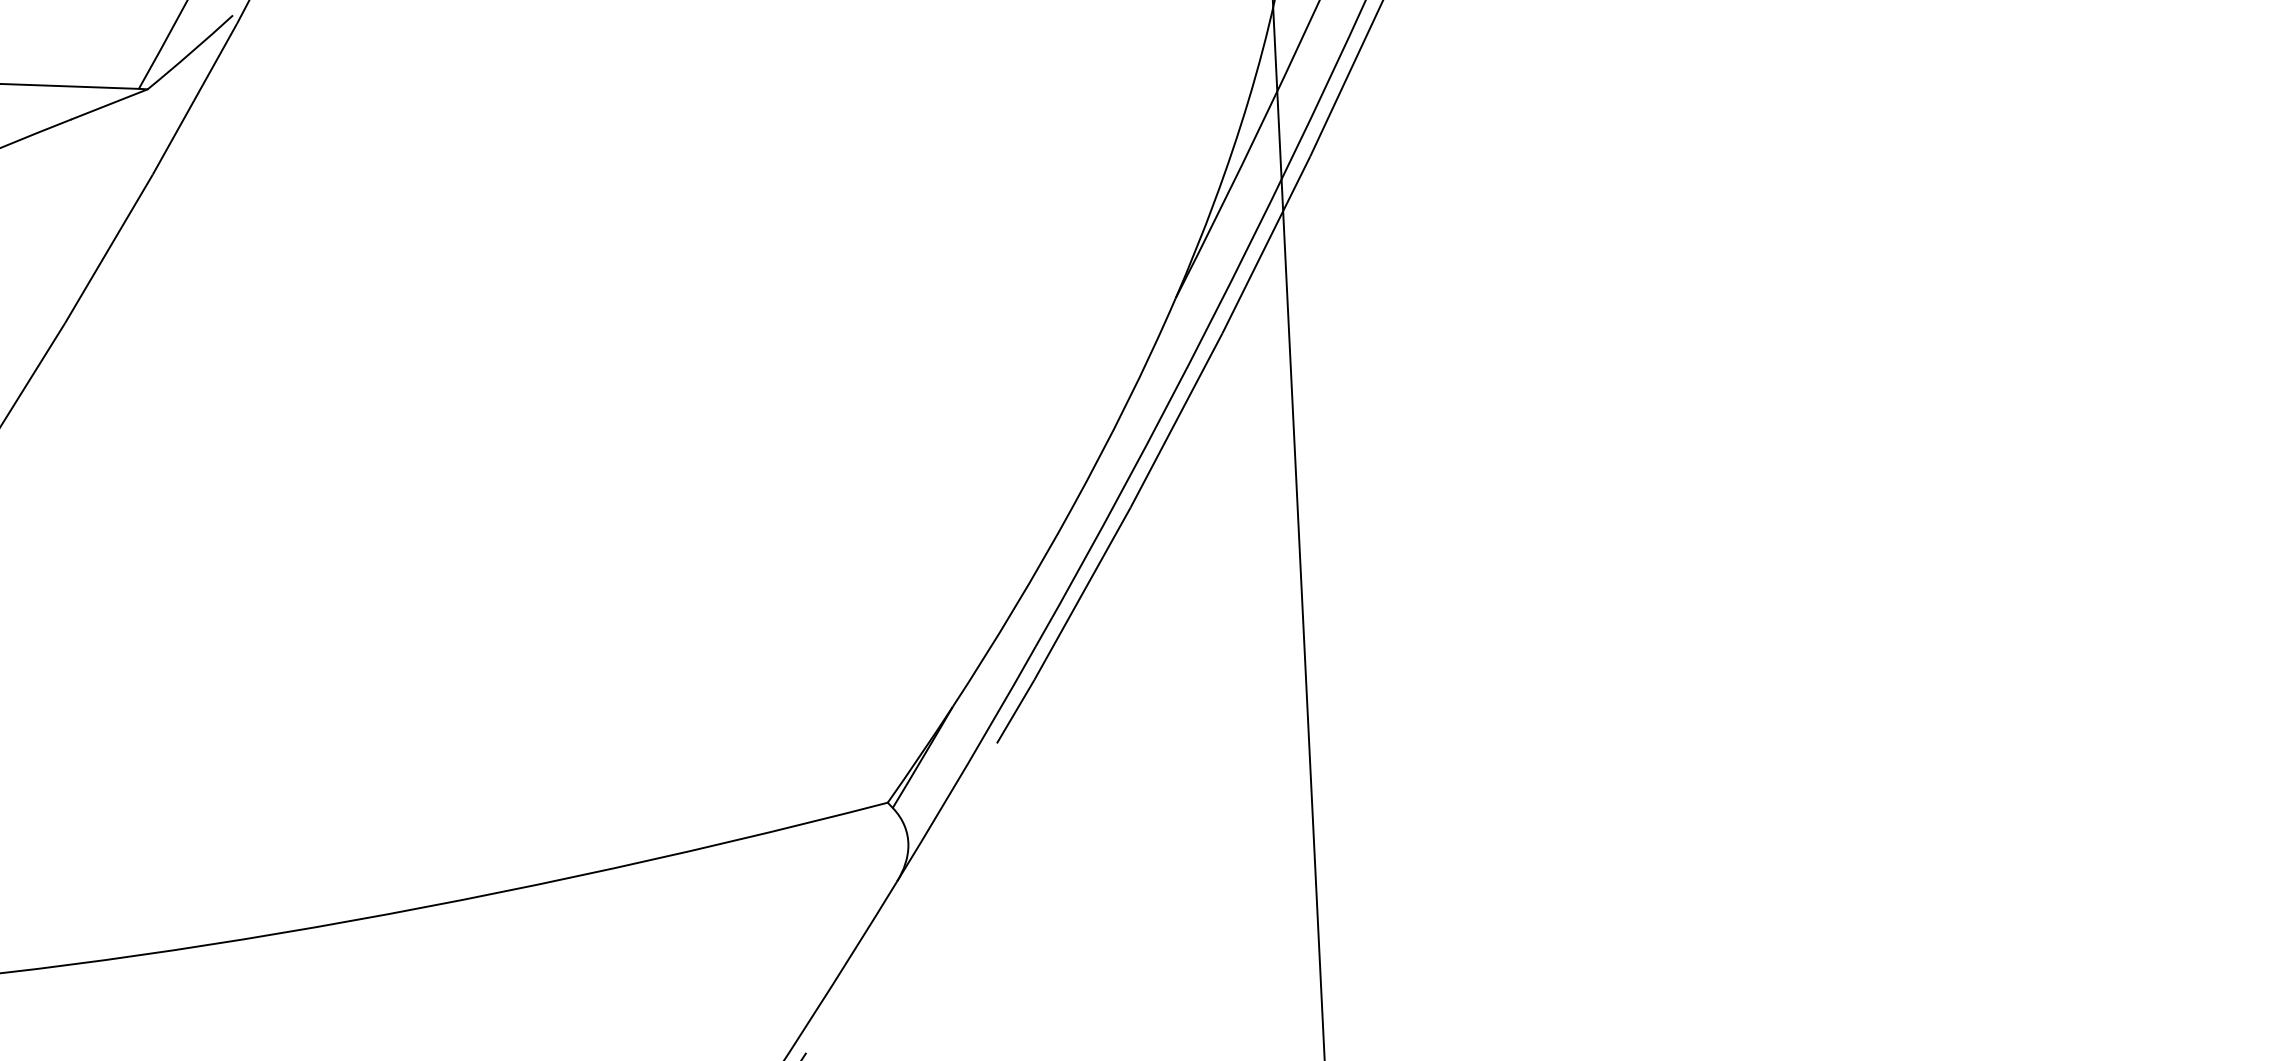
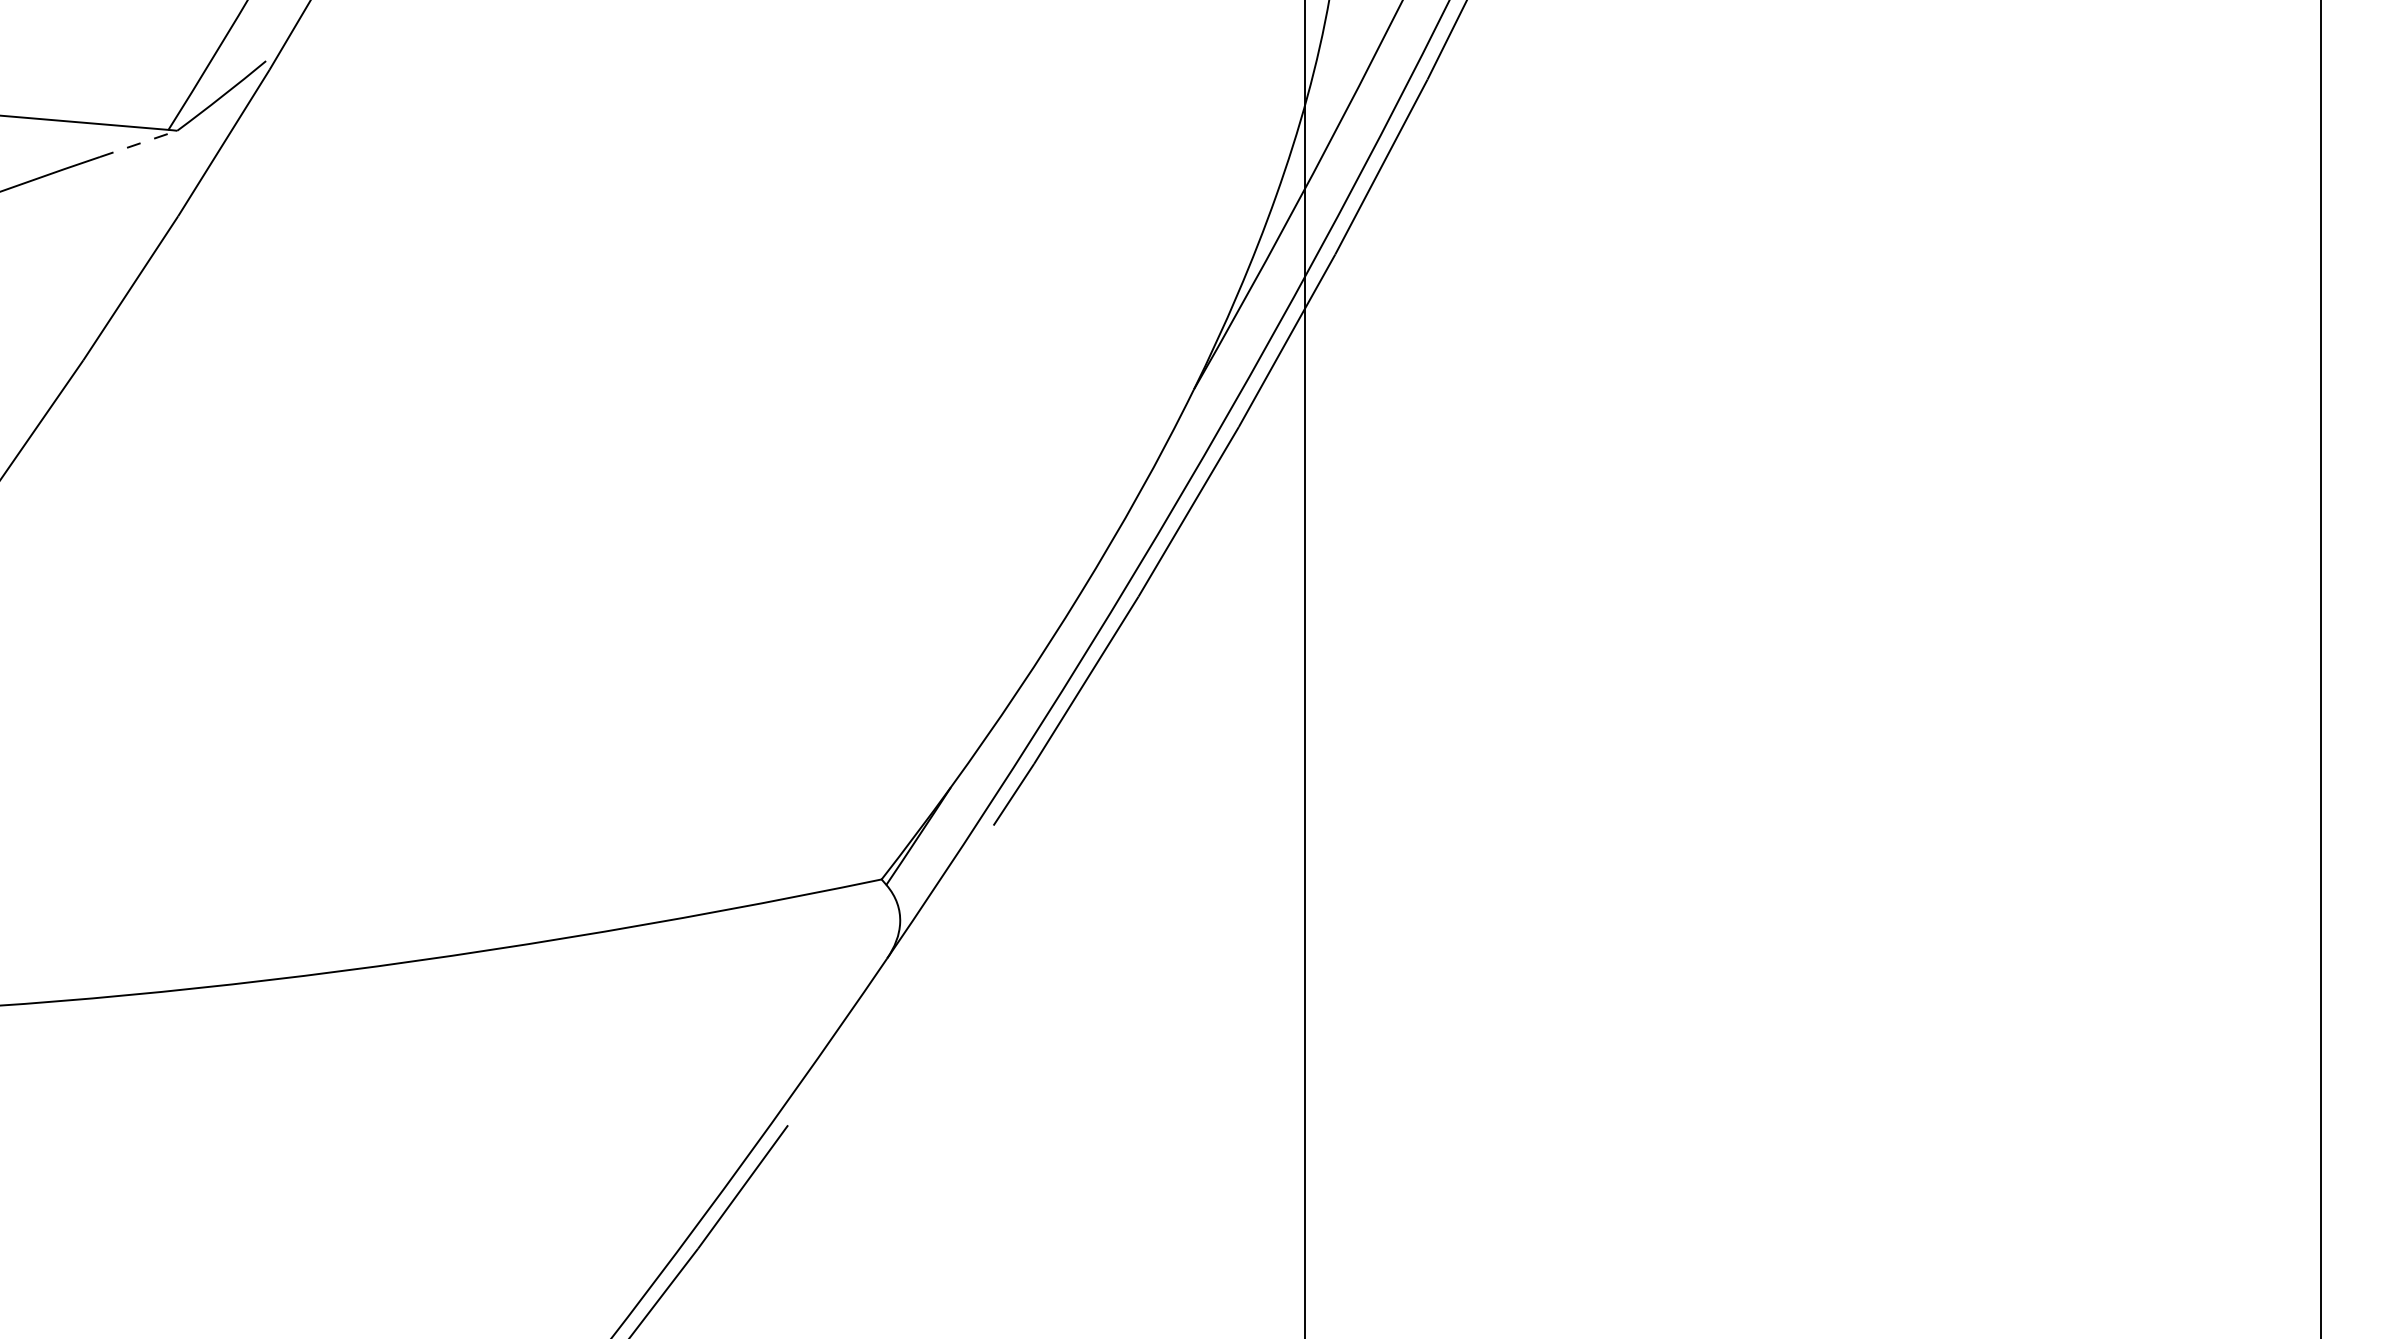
line: (109, 103) -> (138, 143), solid -> dashed

